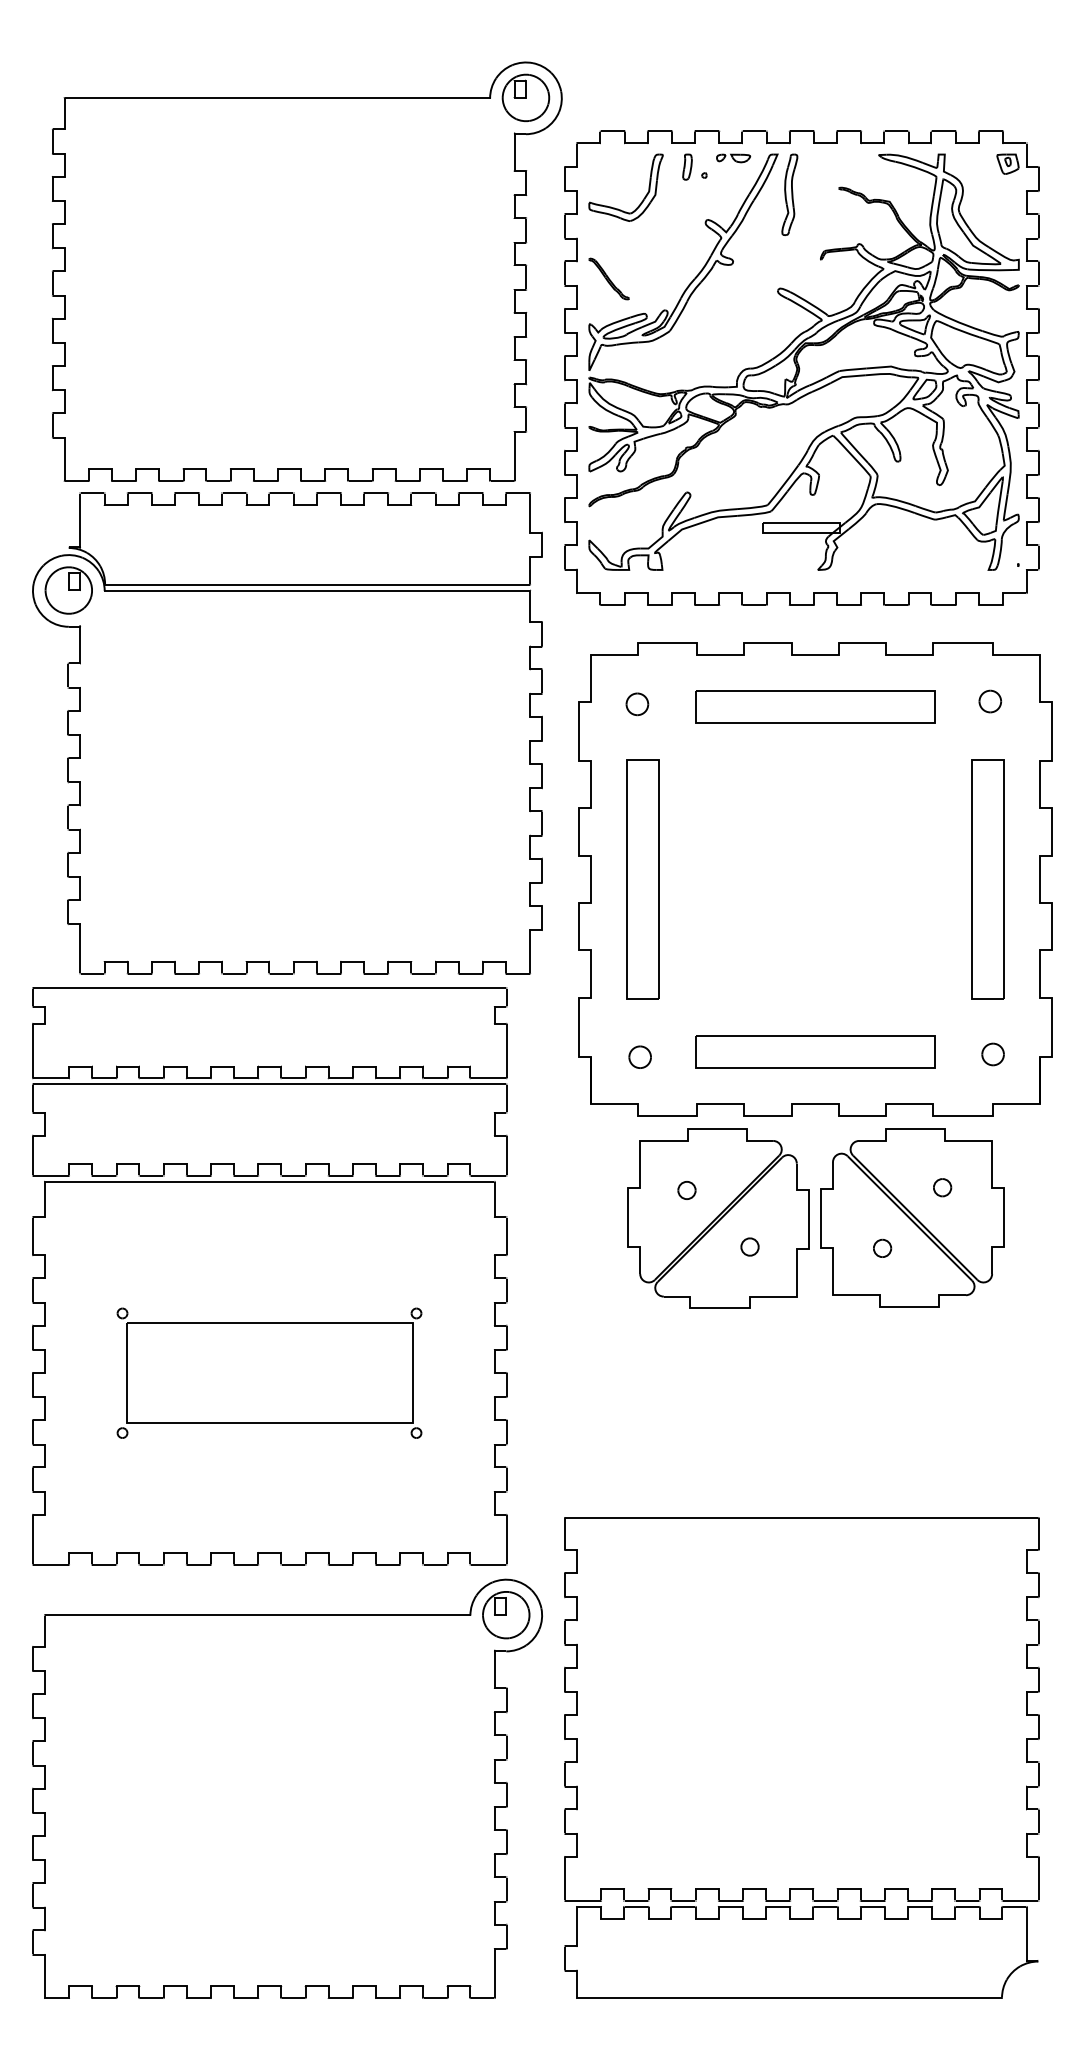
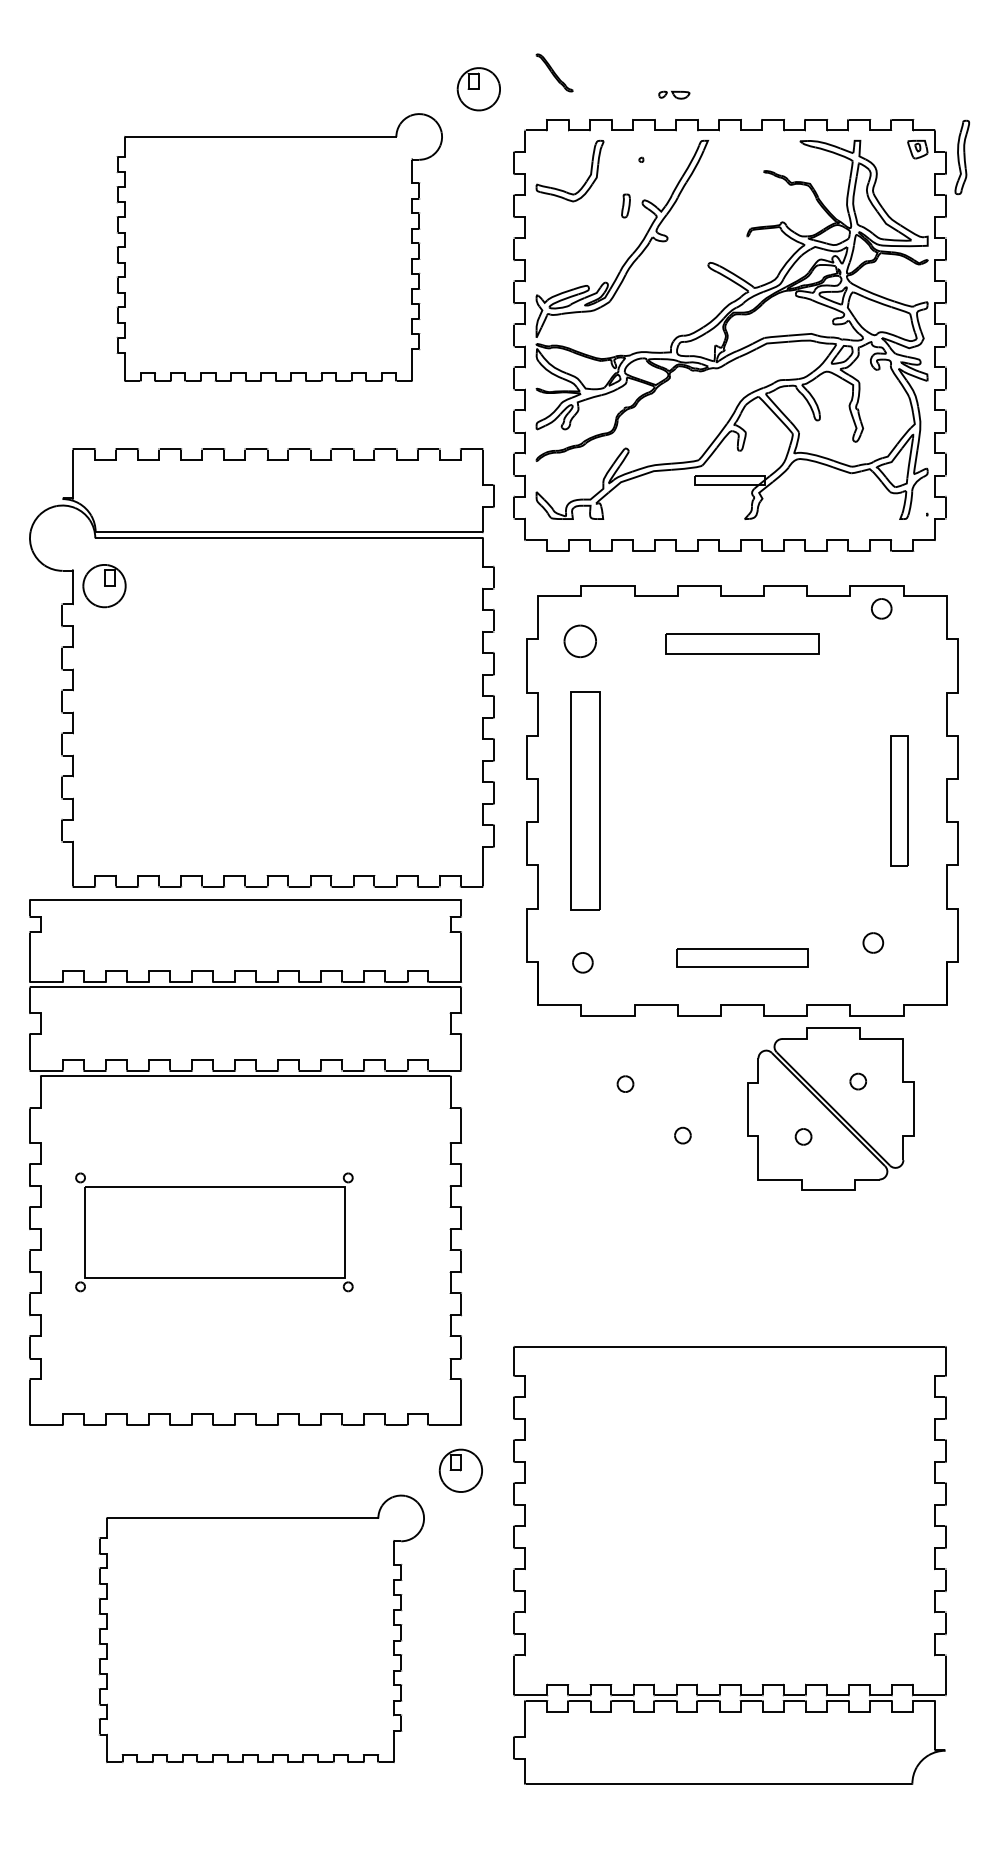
part: (733, 158) -> (674, 95), moved
part: (687, 166) -> (625, 205), moved
part: (789, 194) -> (962, 157), moved
part: (307, 271) -> (279, 247), size x0.7
part: (608, 278) -> (554, 72), moved
part: (68, 590) -> (104, 586), moved
part: (990, 701) -> (881, 608), moved
part: (637, 704) -> (580, 641), size x1.6
part: (815, 706) -> (742, 643), size x0.7
part: (987, 879) -> (899, 800), size x0.6
part: (815, 1051) -> (742, 957), size x0.6
part: (992, 1054) -> (872, 943), moved
part: (718, 1218) -> (654, 1109), removed
part: (269, 1372) -> (214, 1231), moved
part: (801, 1757) -> (729, 1564), moved
part: (287, 1788) -> (261, 1628), size x0.7

